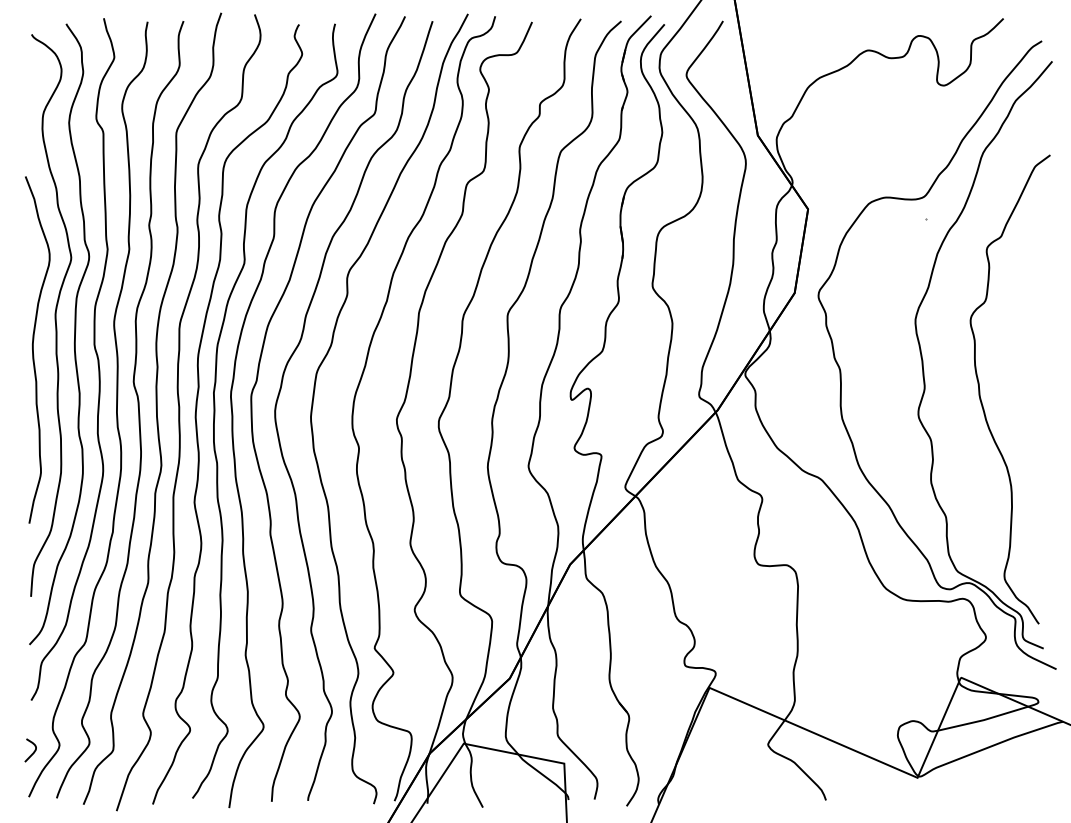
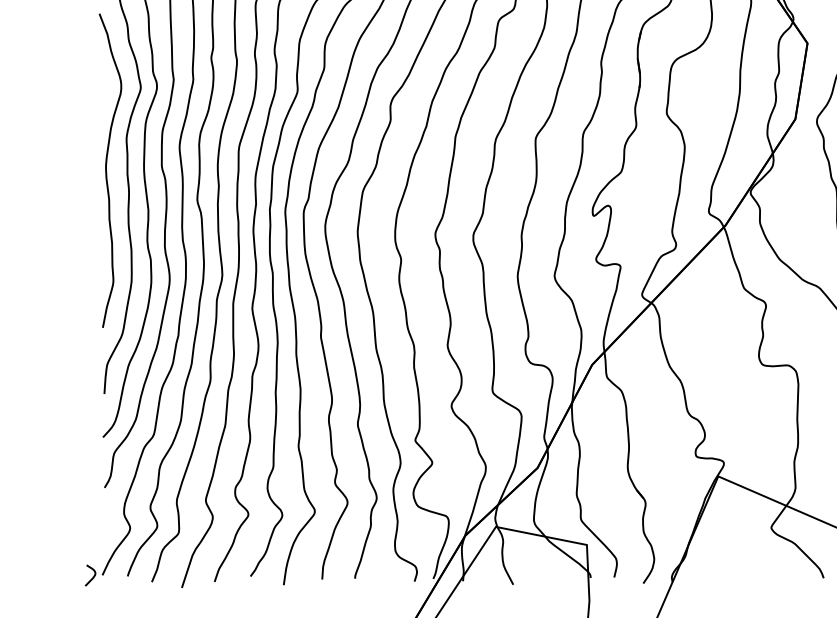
curve: (32, 752) -> (92, 577), moved

